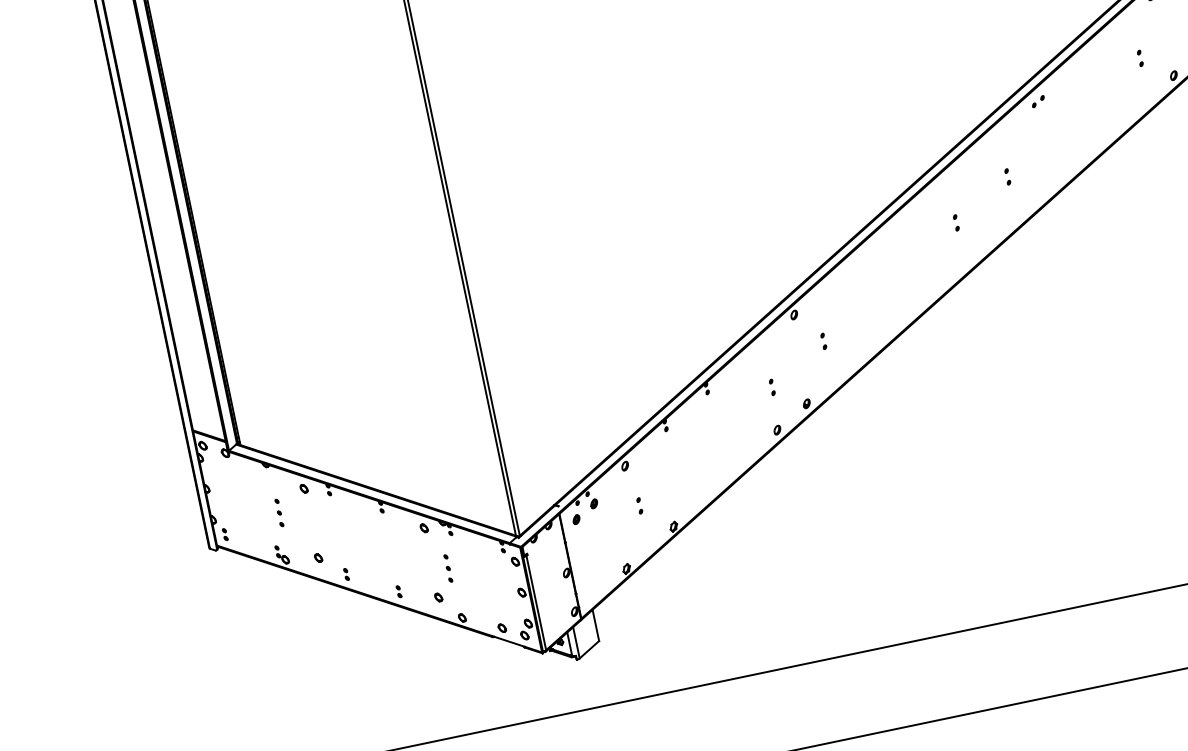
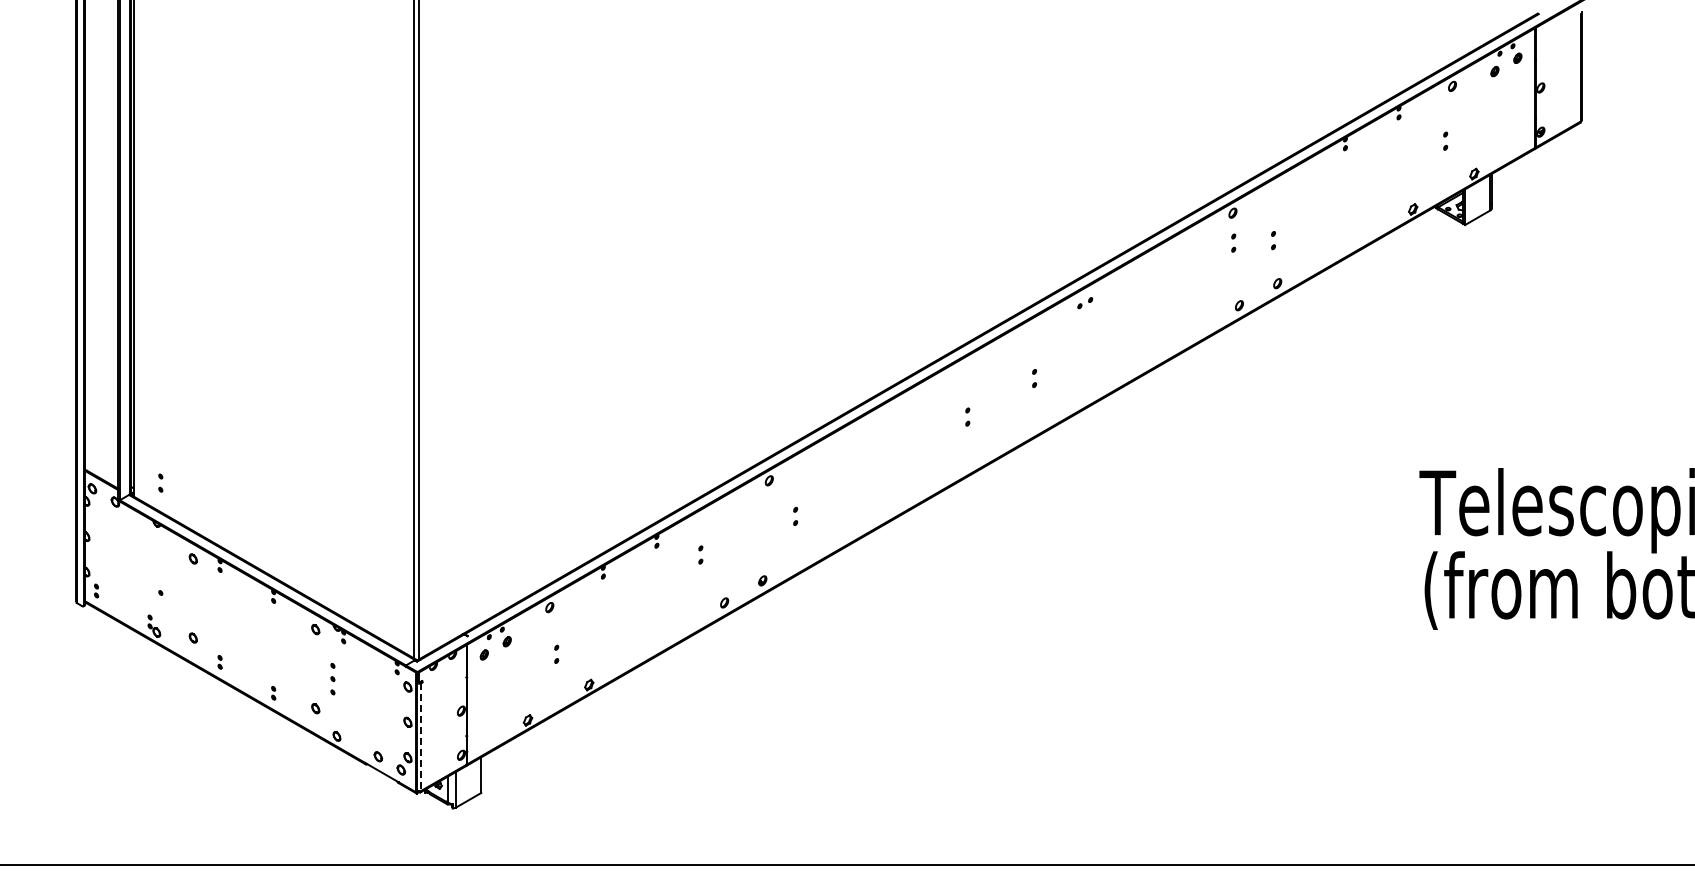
part: (1140, 57) -> (1233, 242), moved
part: (771, 387) -> (700, 554), moved
part: (277, 506) -> (160, 482), moved
line: (536, 602) -> (421, 736), solid -> dashed

